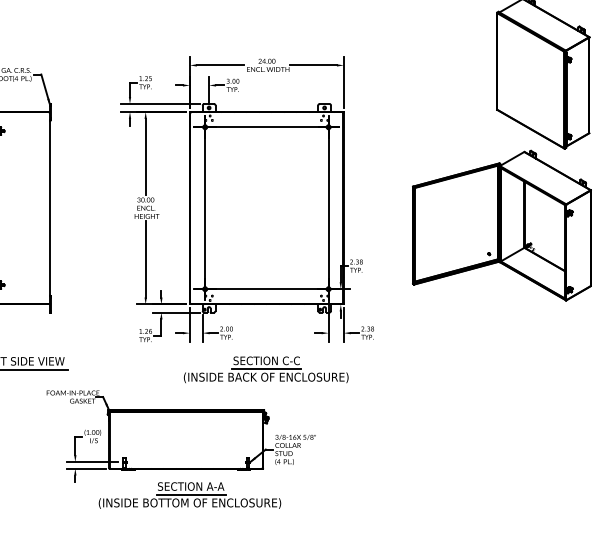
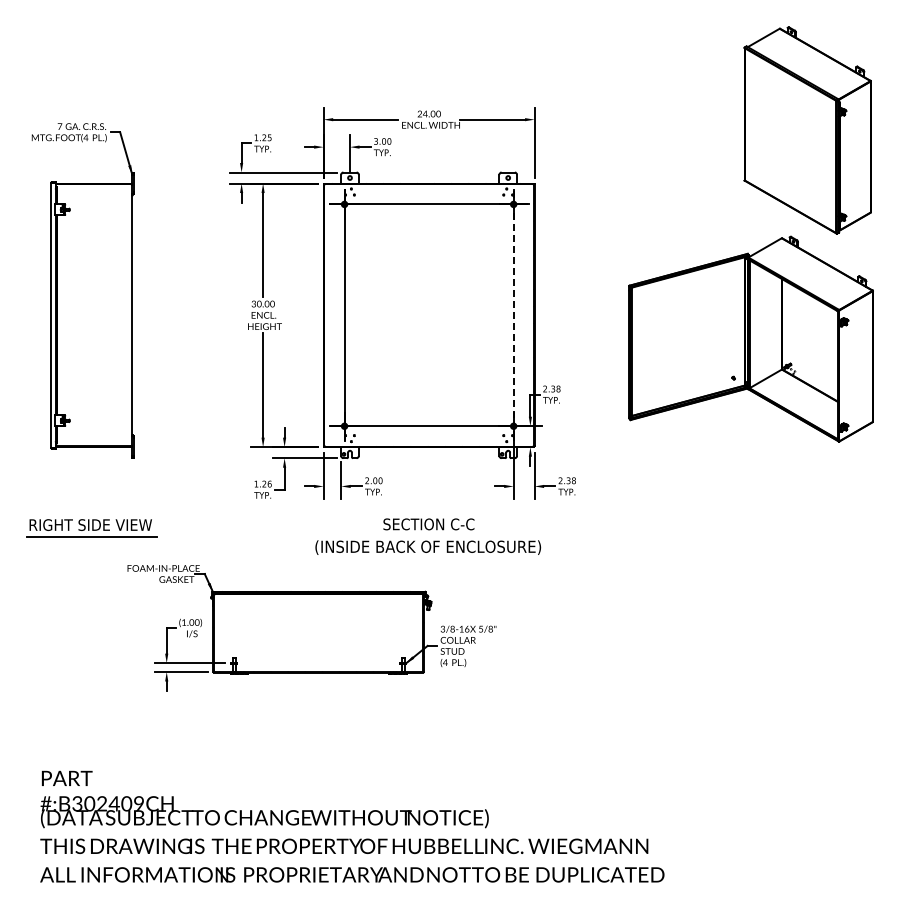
line: (328, 209) -> (513, 316), solid -> dashed
line: (266, 368) -> (428, 535), removed
part: (189, 495) -> (323, 708), removed

